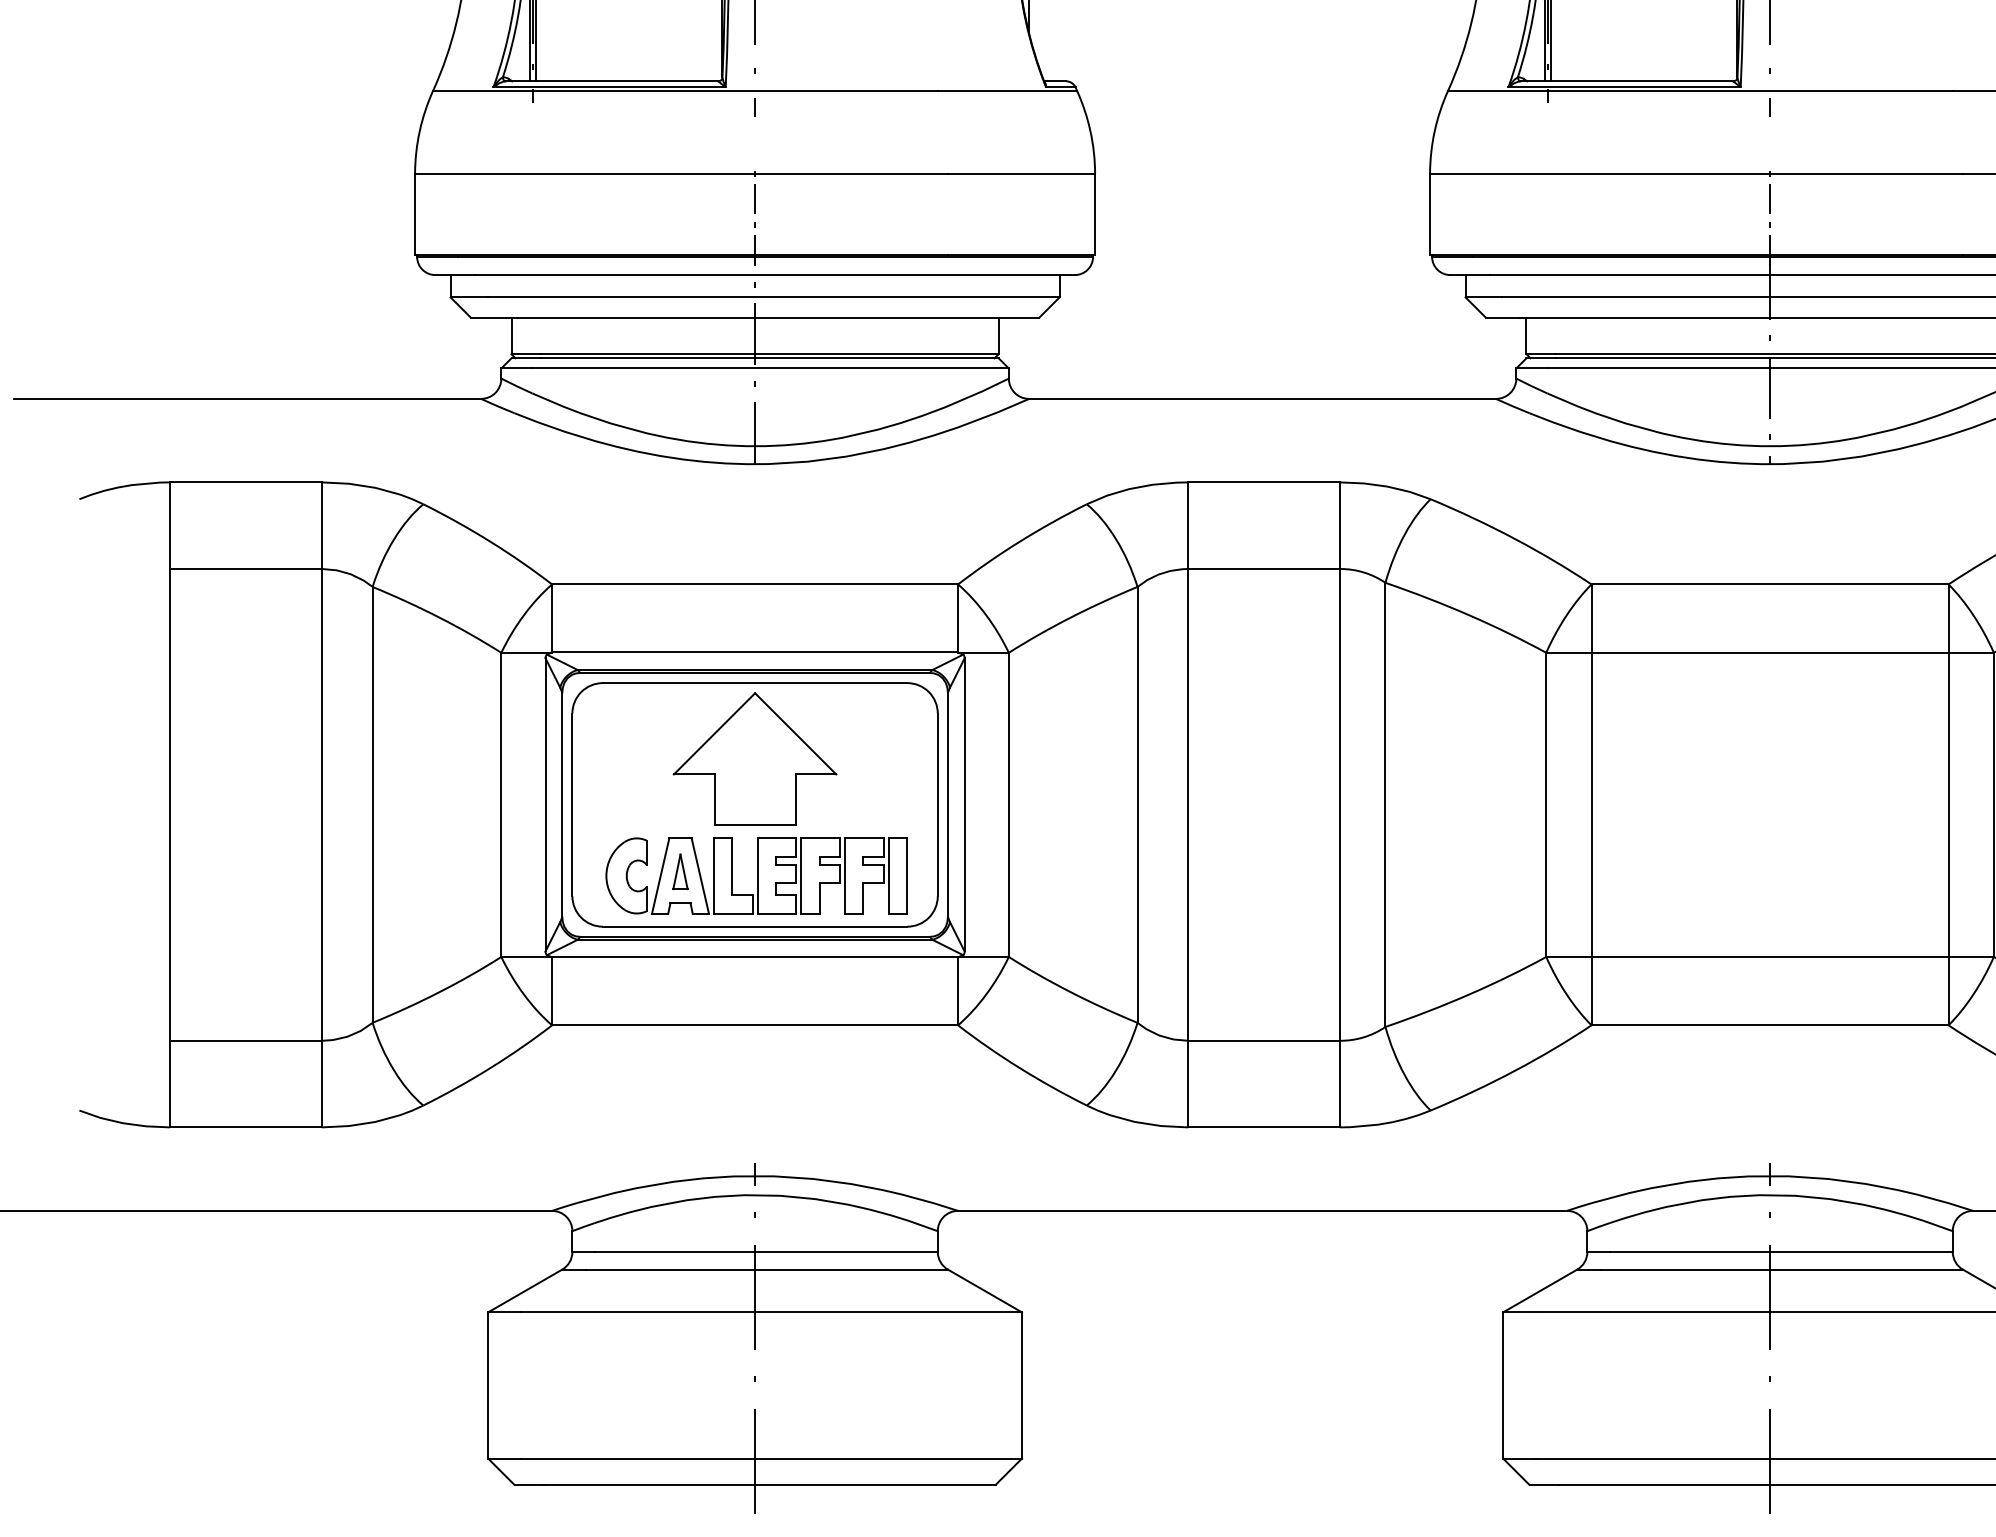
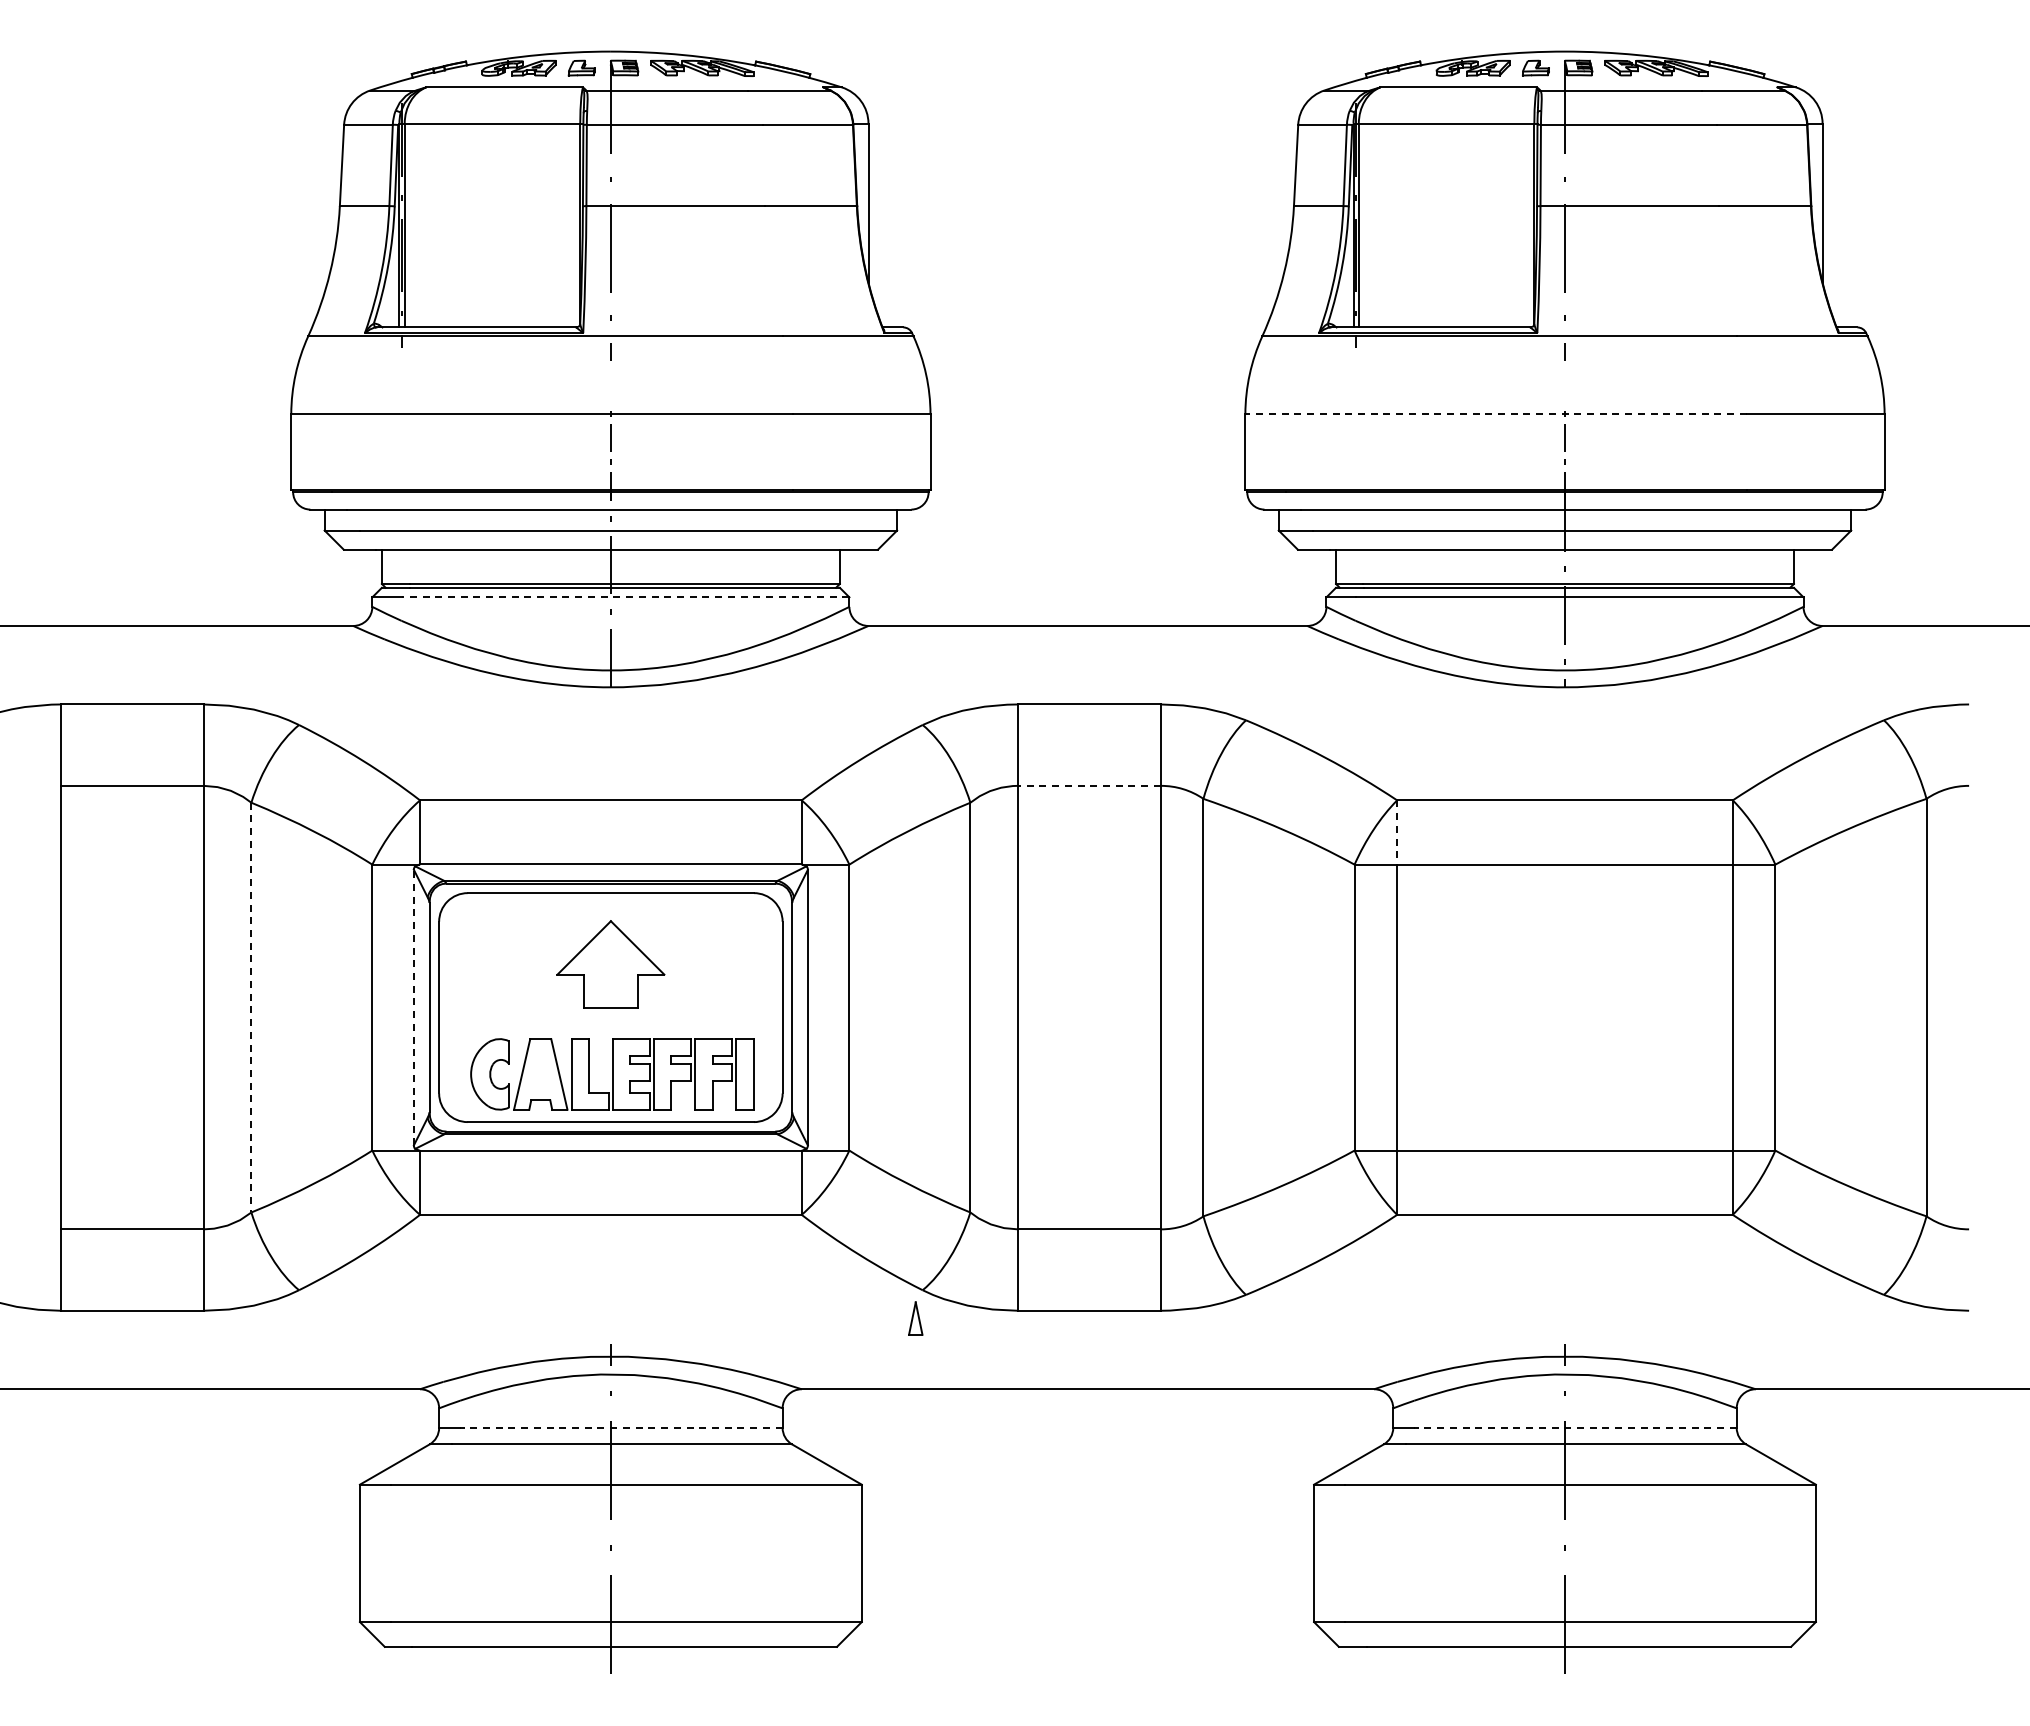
line: (1697, 173) -> (1496, 414), solid -> dashed
line: (770, 368) -> (625, 597), solid -> dashed
line: (1263, 568) -> (1088, 785), solid -> dashed
line: (1591, 619) -> (1397, 833), solid -> dashed
part: (754, 759) -> (610, 964), size x0.7
line: (372, 804) -> (251, 1007), solid -> dashed
line: (545, 804) -> (413, 1007), solid -> dashed
part: (680, 871) -> (915, 1318), moved
line: (765, 1251) -> (620, 1427), solid -> dashed
line: (1781, 1251) -> (1575, 1427), solid -> dashed

